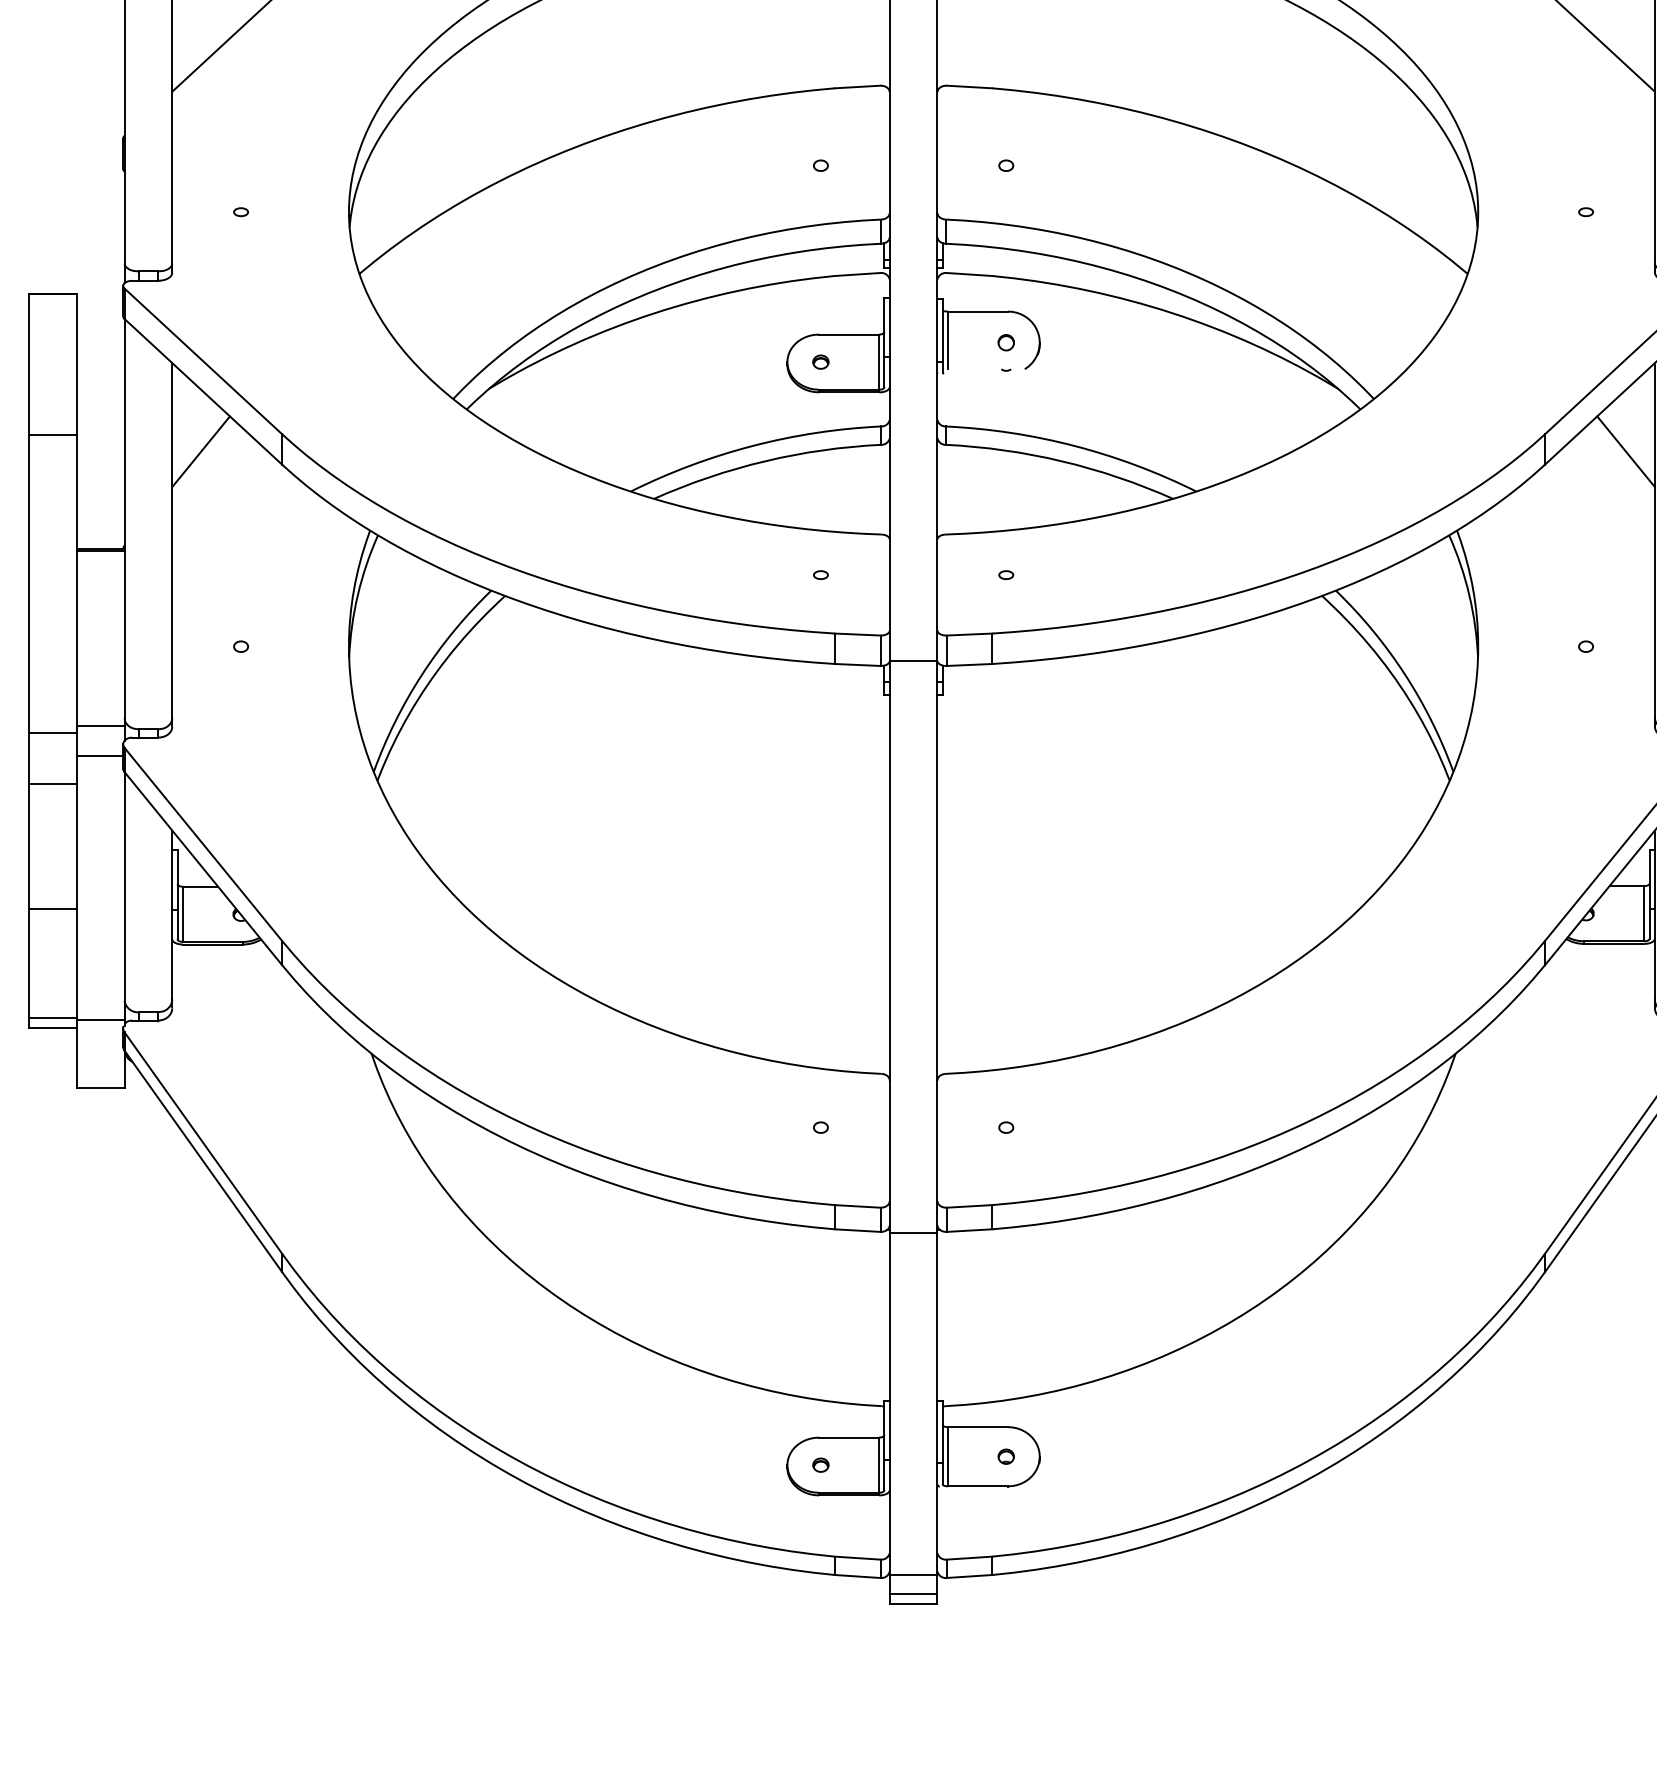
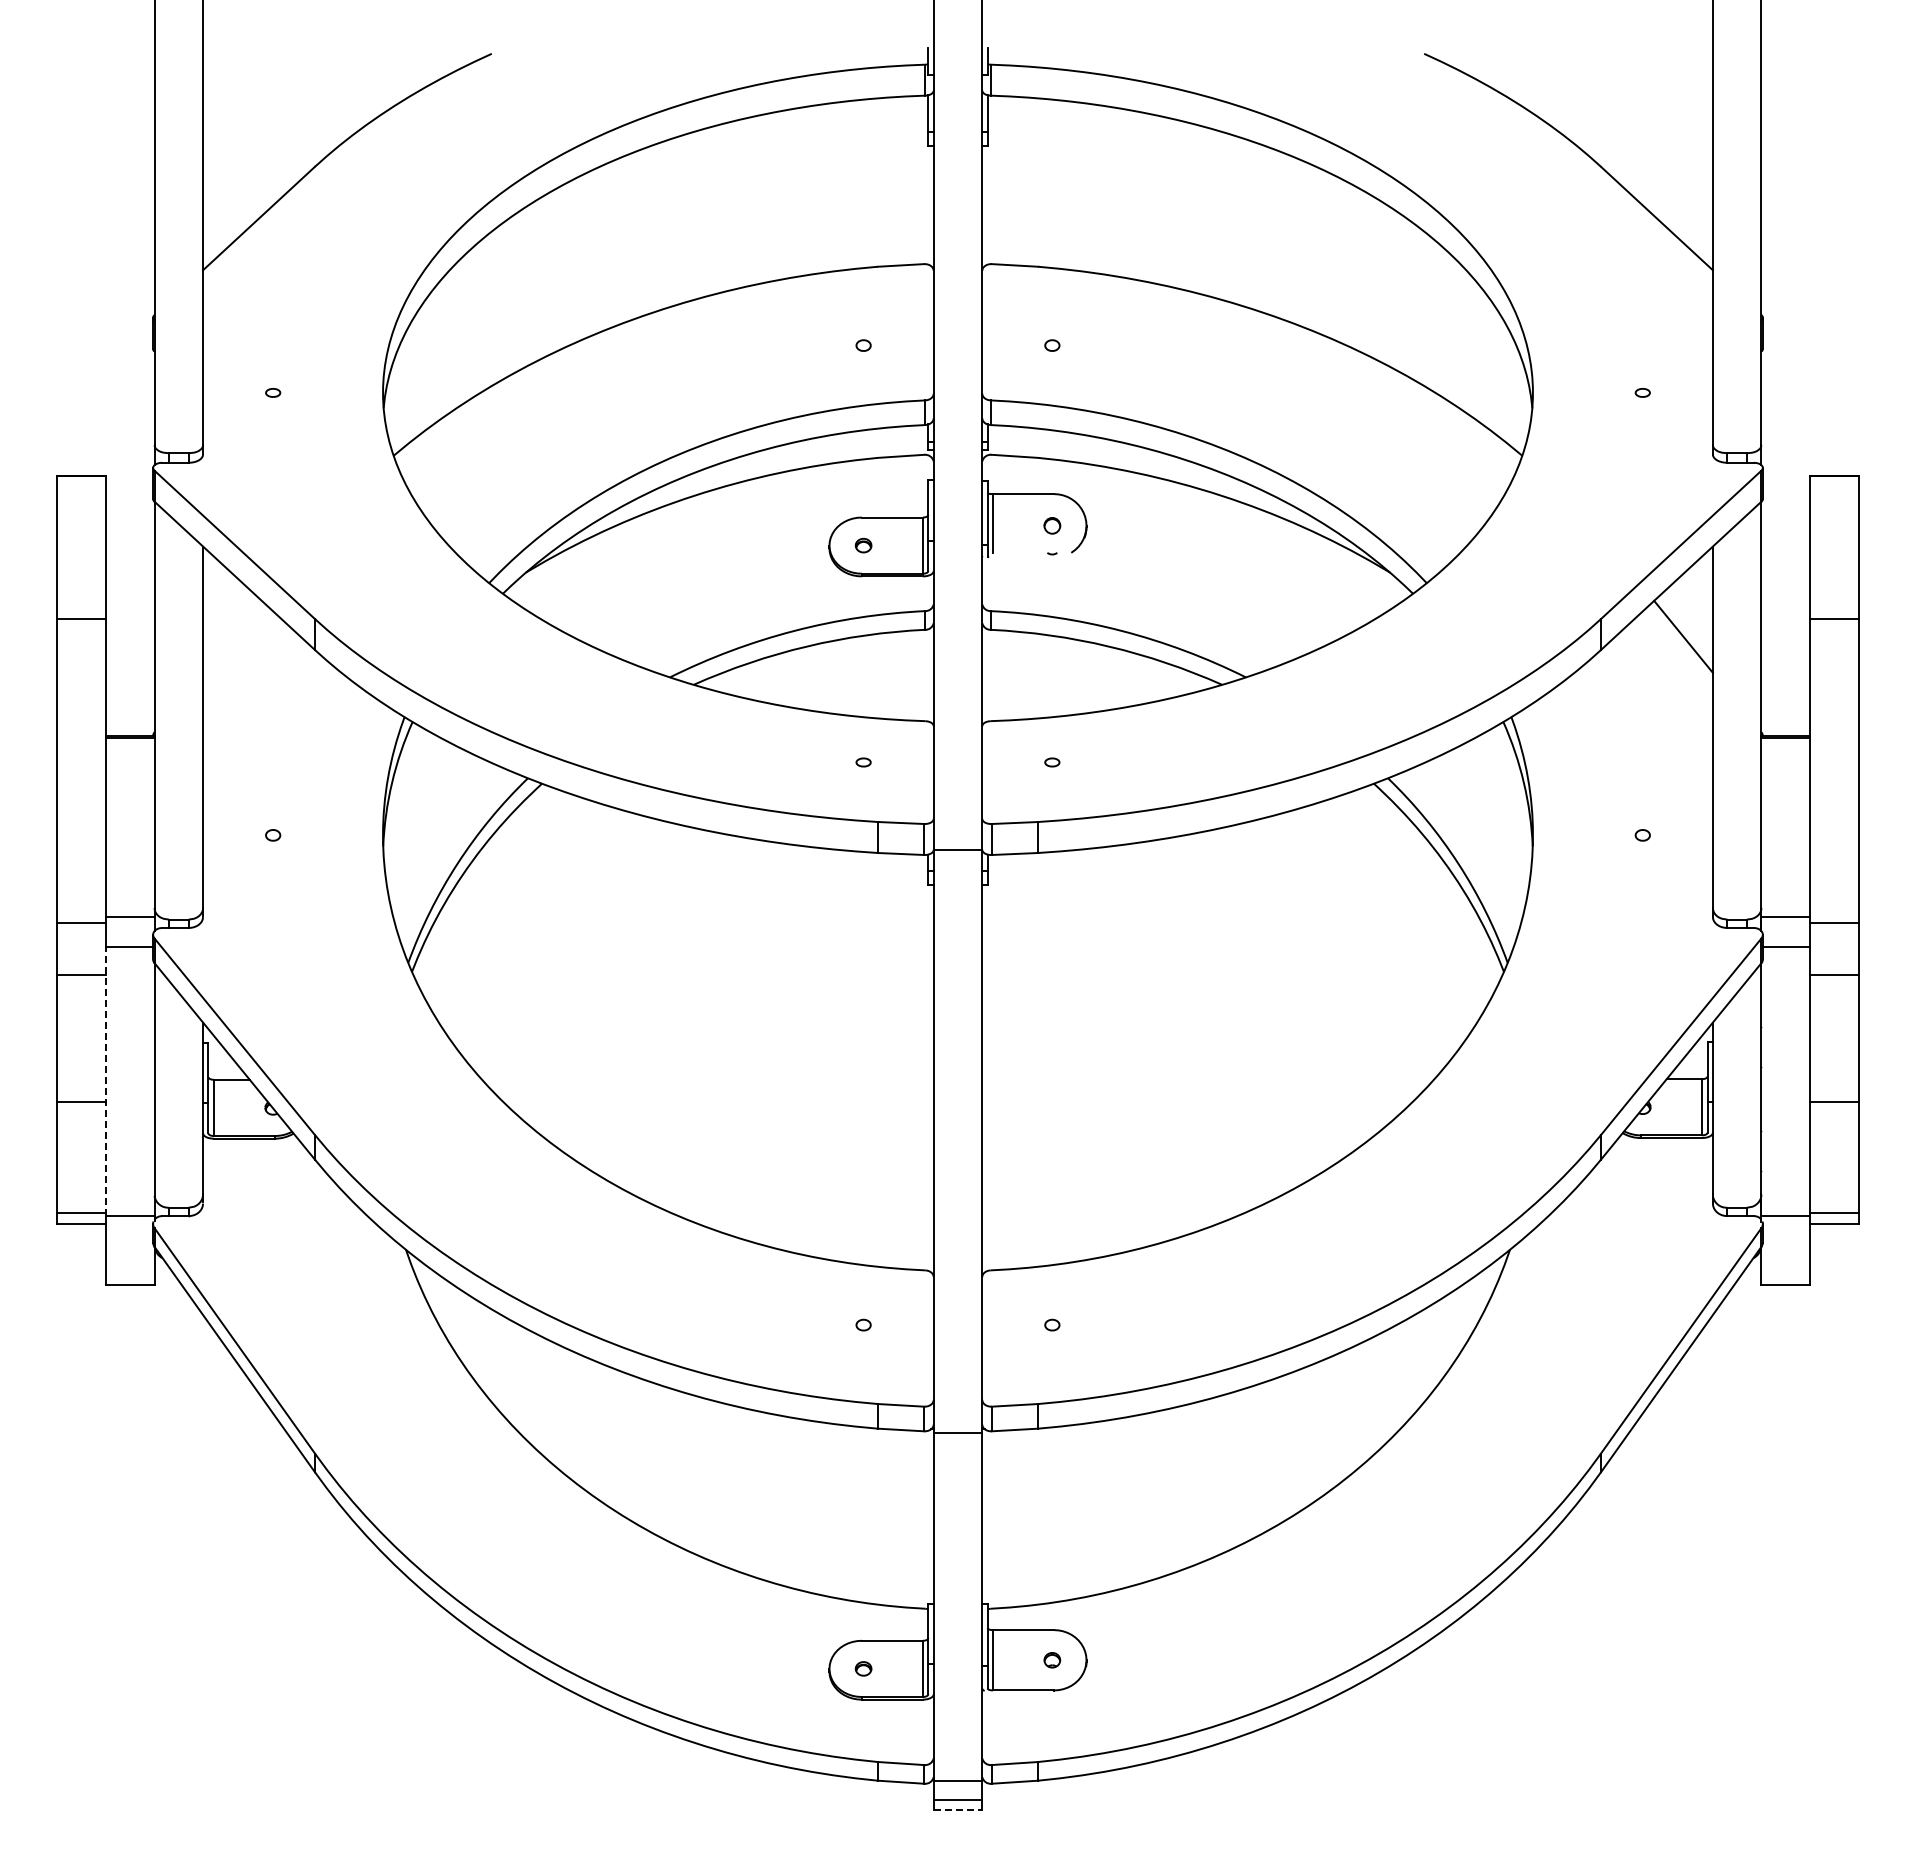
line: (201, 451) -> (232, 636), removed
line: (77, 888) -> (106, 1081), solid -> dashed
line: (914, 1603) -> (958, 1809), solid -> dashed

